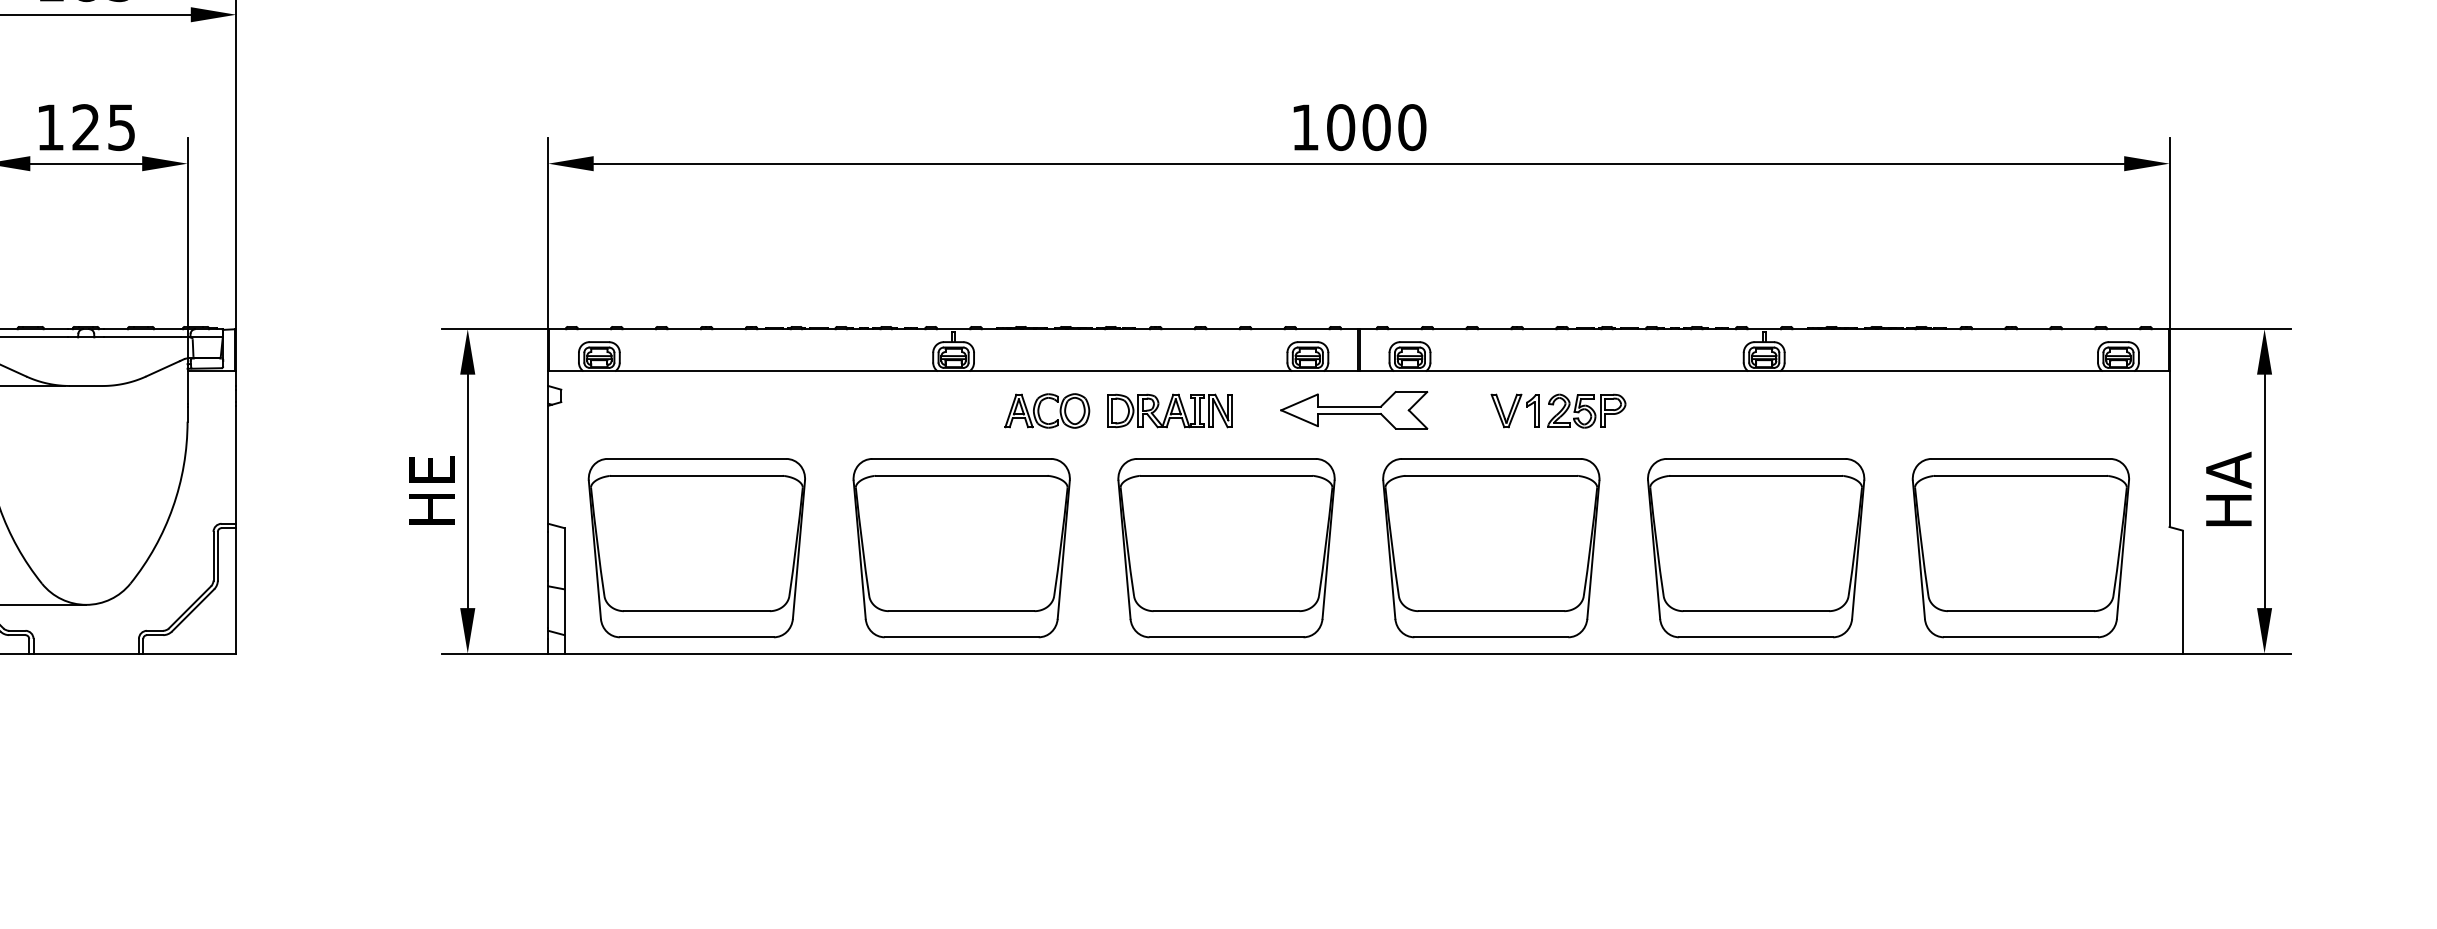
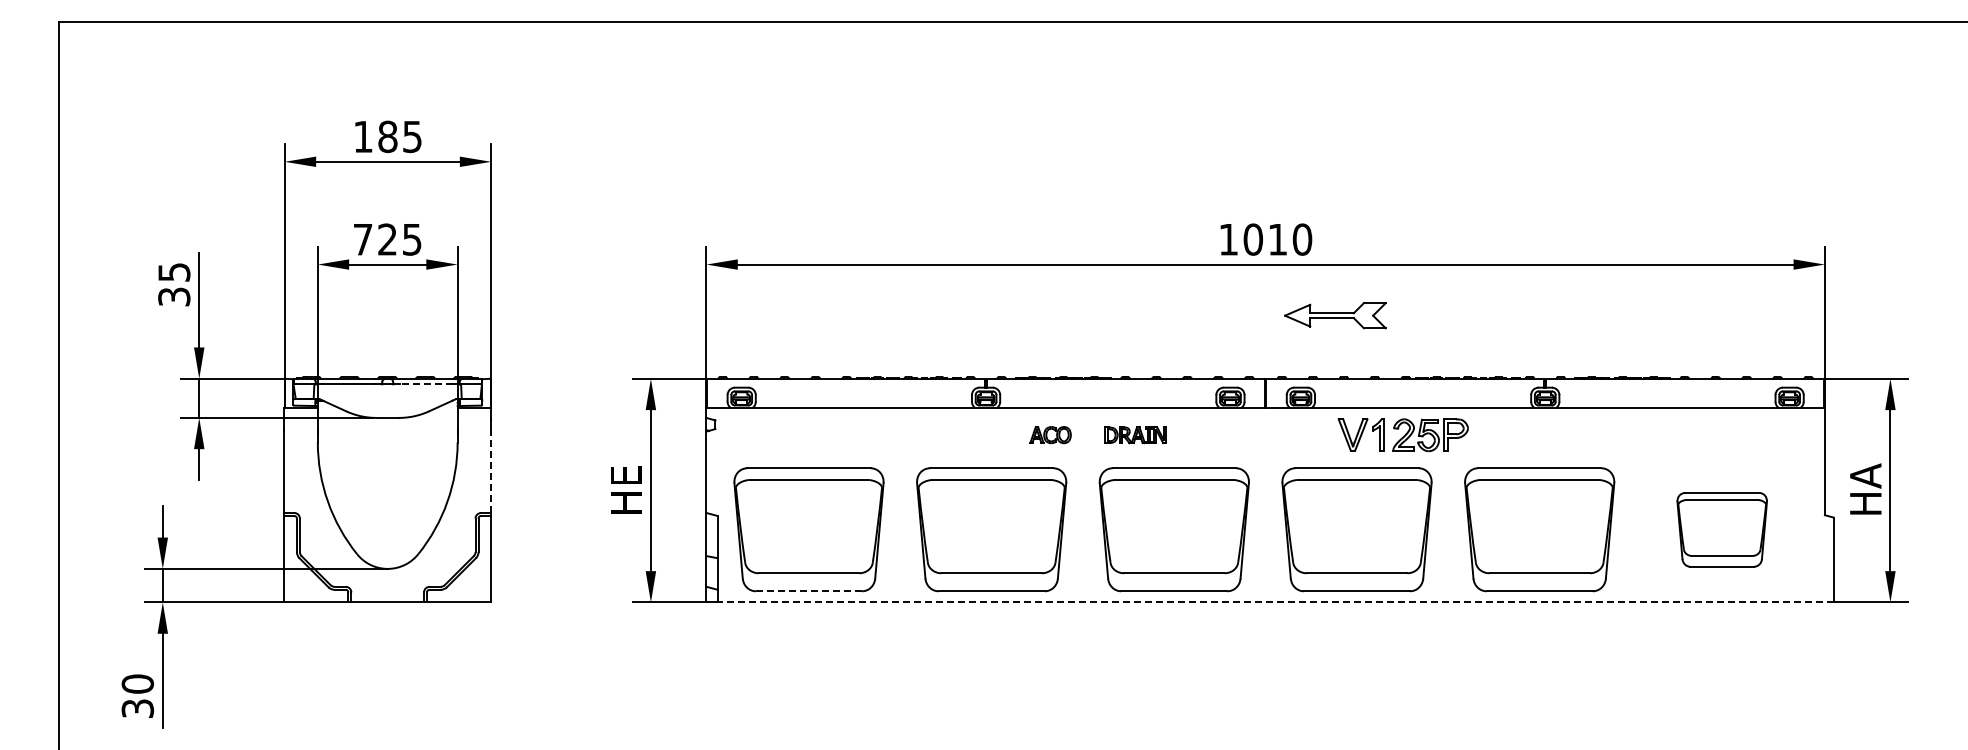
text: (51, 127) -> (363, 239), 125 -> 725
text: (1376, 127) -> (1277, 239), 1000 -> 1010
line: (140, 337) -> (425, 384), solid -> dashed
part: (1046, 410) -> (1050, 434), size x0.7
part: (1354, 410) -> (1335, 315), moved
part: (1170, 411) -> (1135, 435), size x0.7
part: (1558, 411) -> (1403, 435), size x1.4
line: (236, 465) -> (491, 472), solid -> dashed
part: (2019, 547) -> (1721, 529), size x0.6
line: (696, 637) -> (808, 591), solid -> dashed
line: (1373, 653) -> (1275, 602), solid -> dashed

